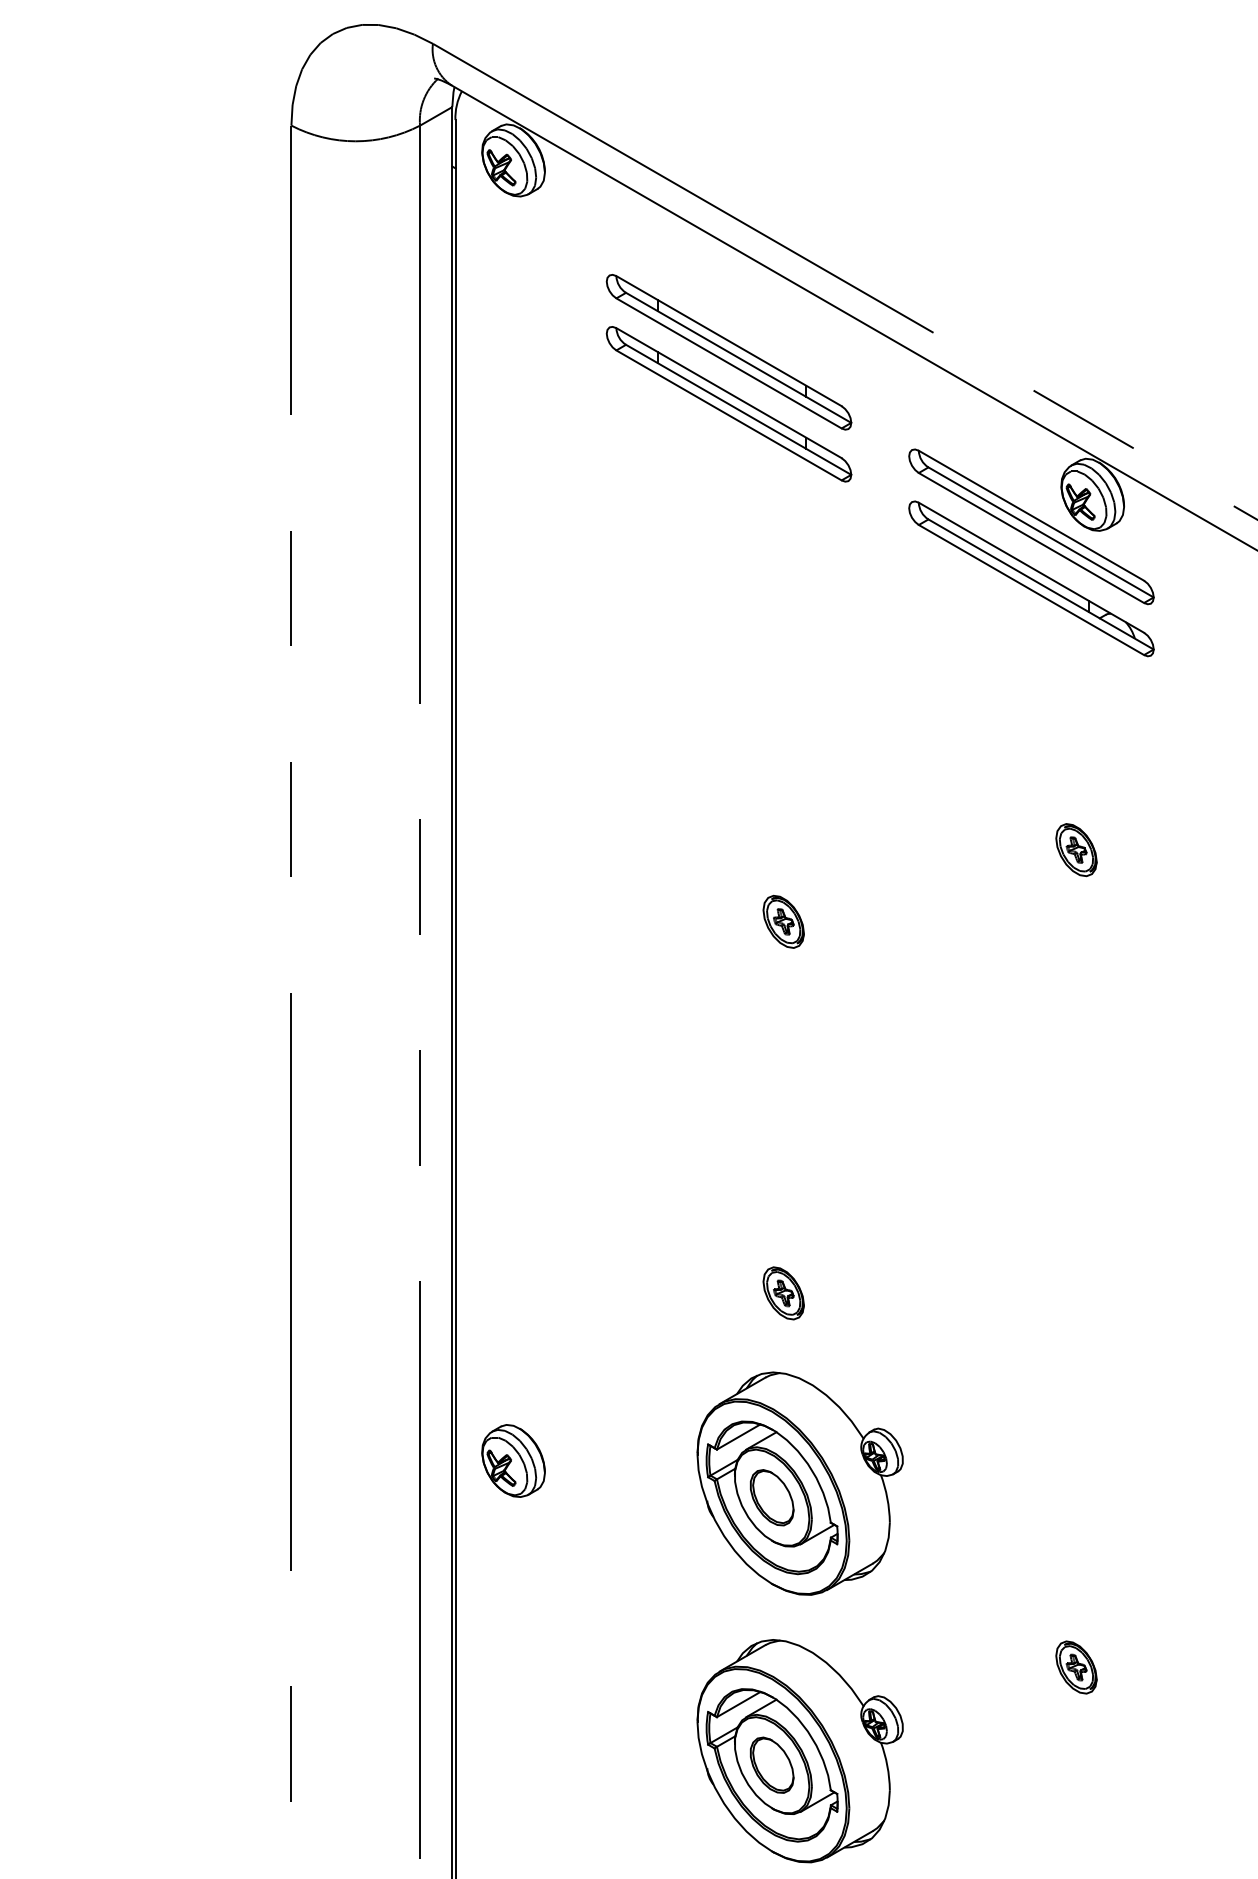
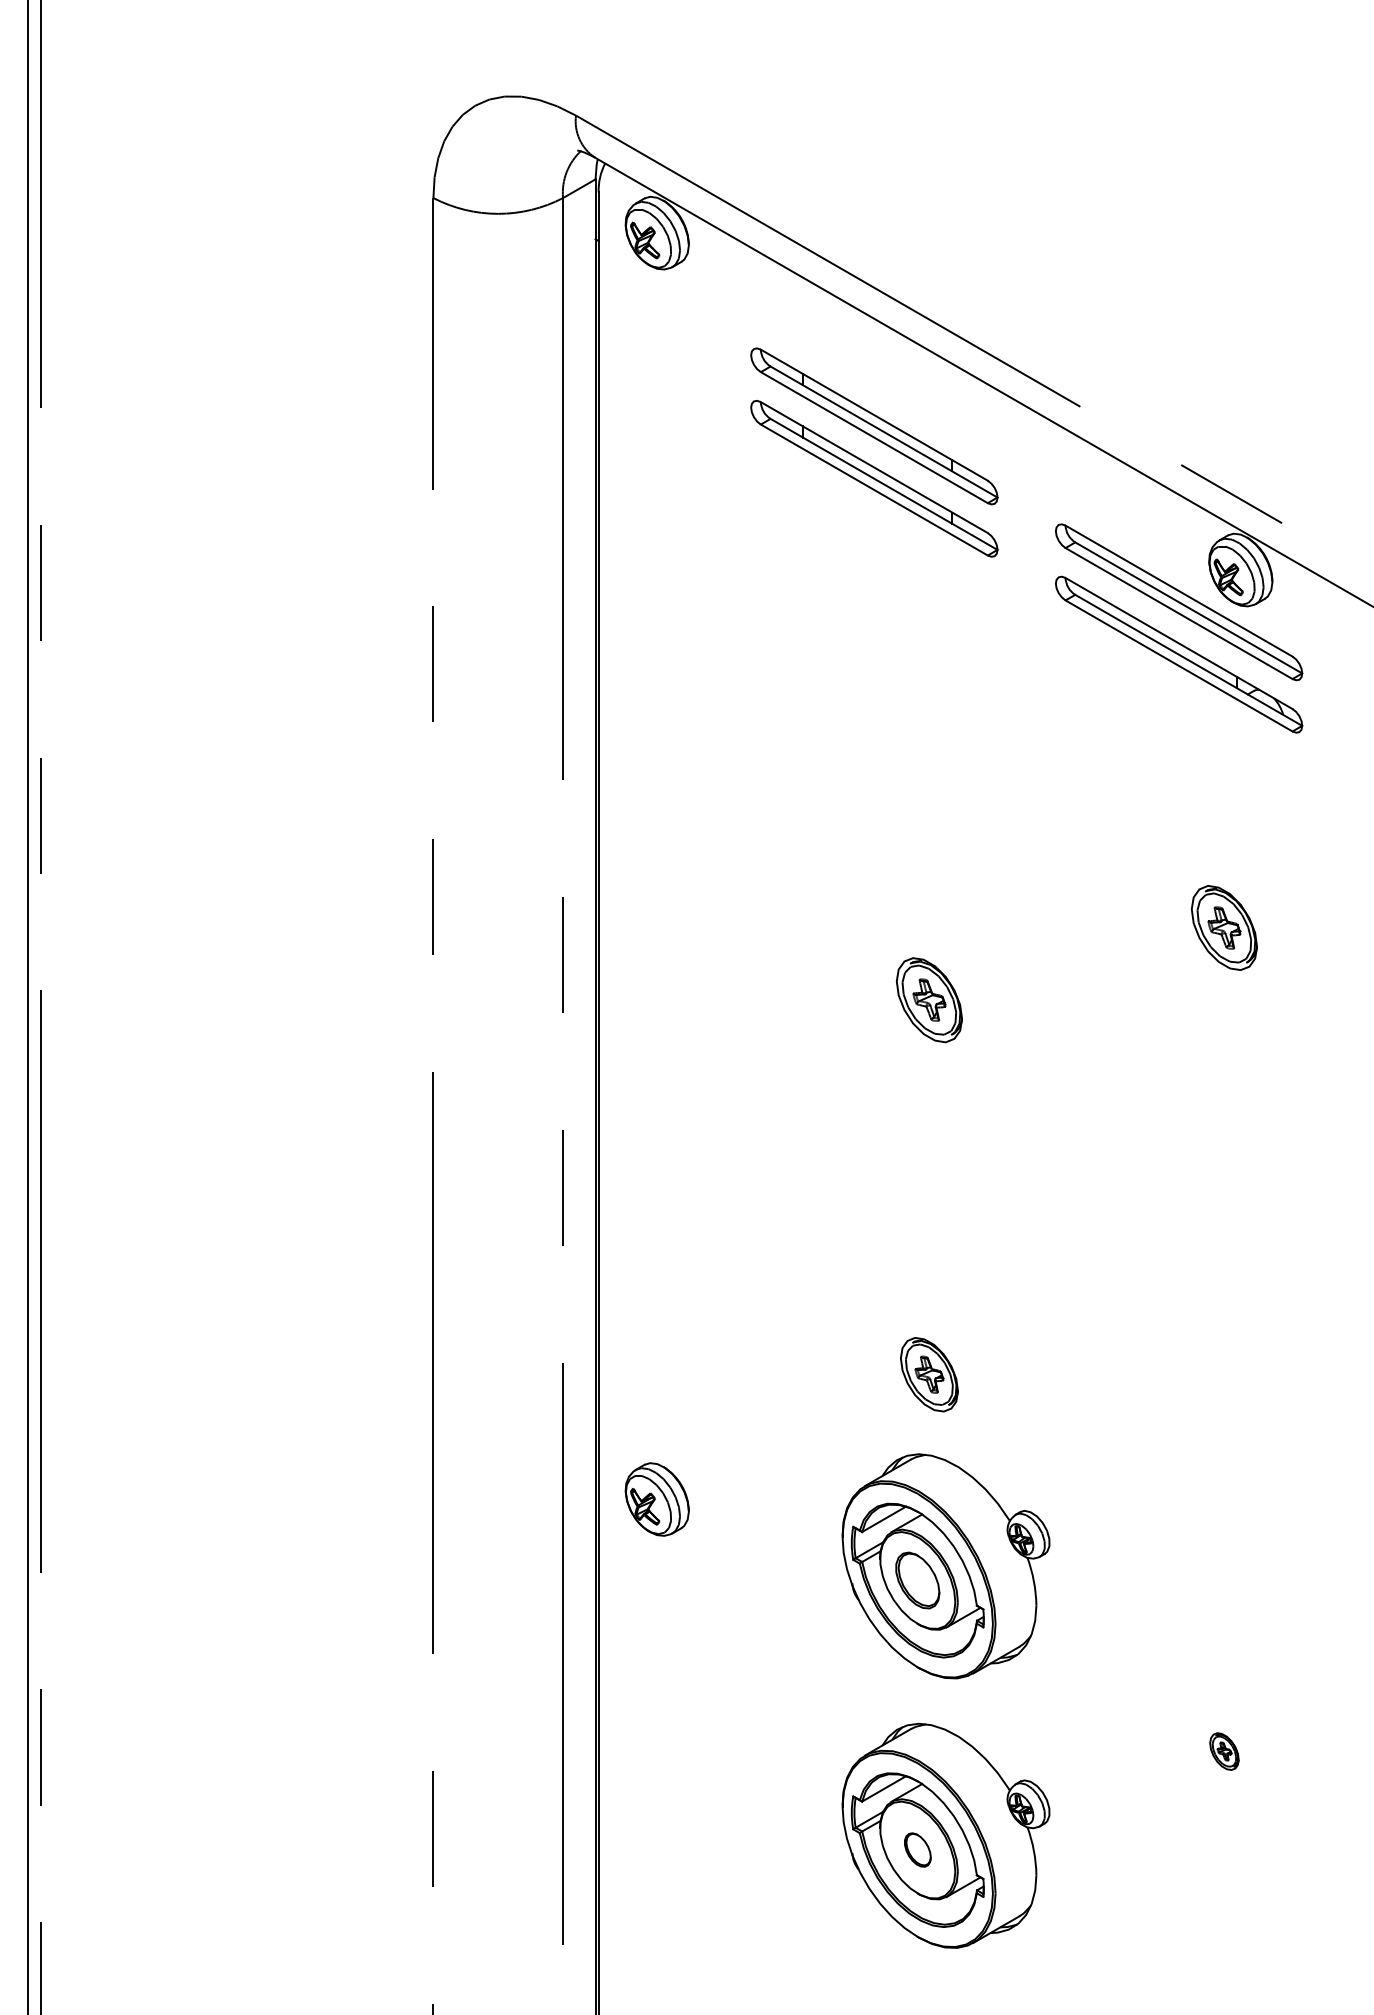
part: (1076, 849) -> (1224, 927), size x1.6
part: (783, 922) -> (929, 1000), size x1.6
part: (783, 1293) -> (929, 1374), size x1.4
part: (512, 1460) -> (656, 1499), moved
part: (1076, 1667) -> (1224, 1751), size x0.7
part: (771, 1764) -> (917, 1849), size x0.6

